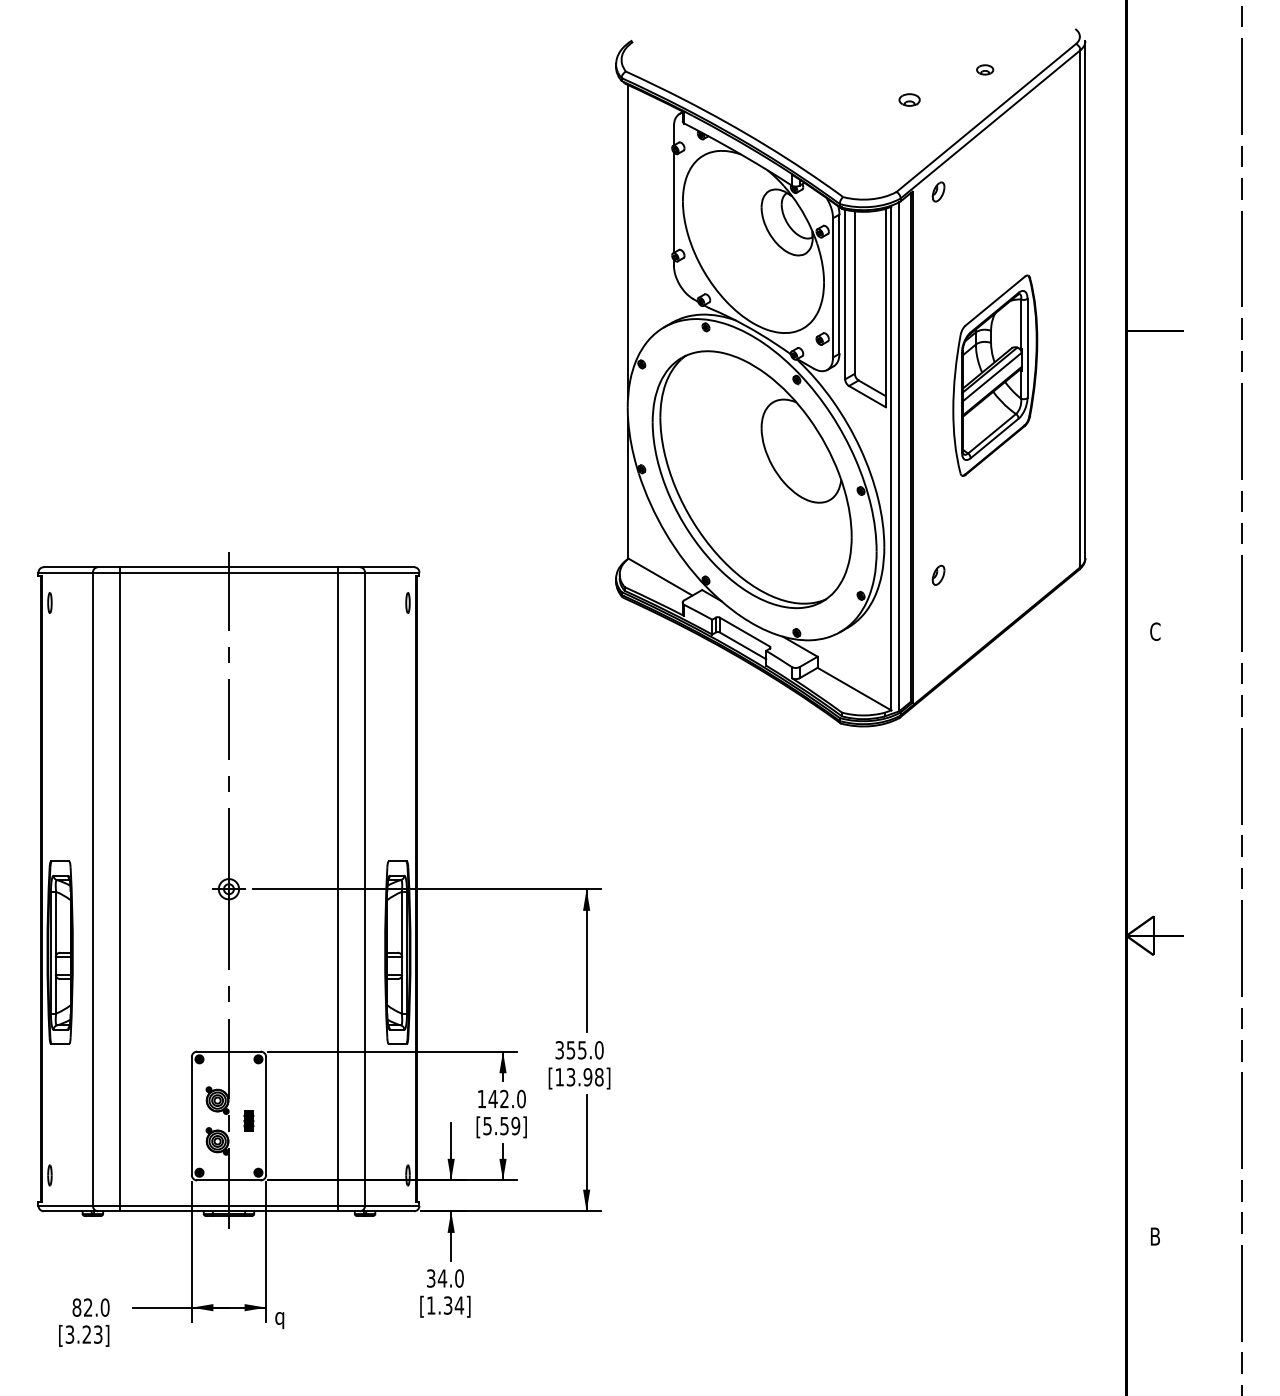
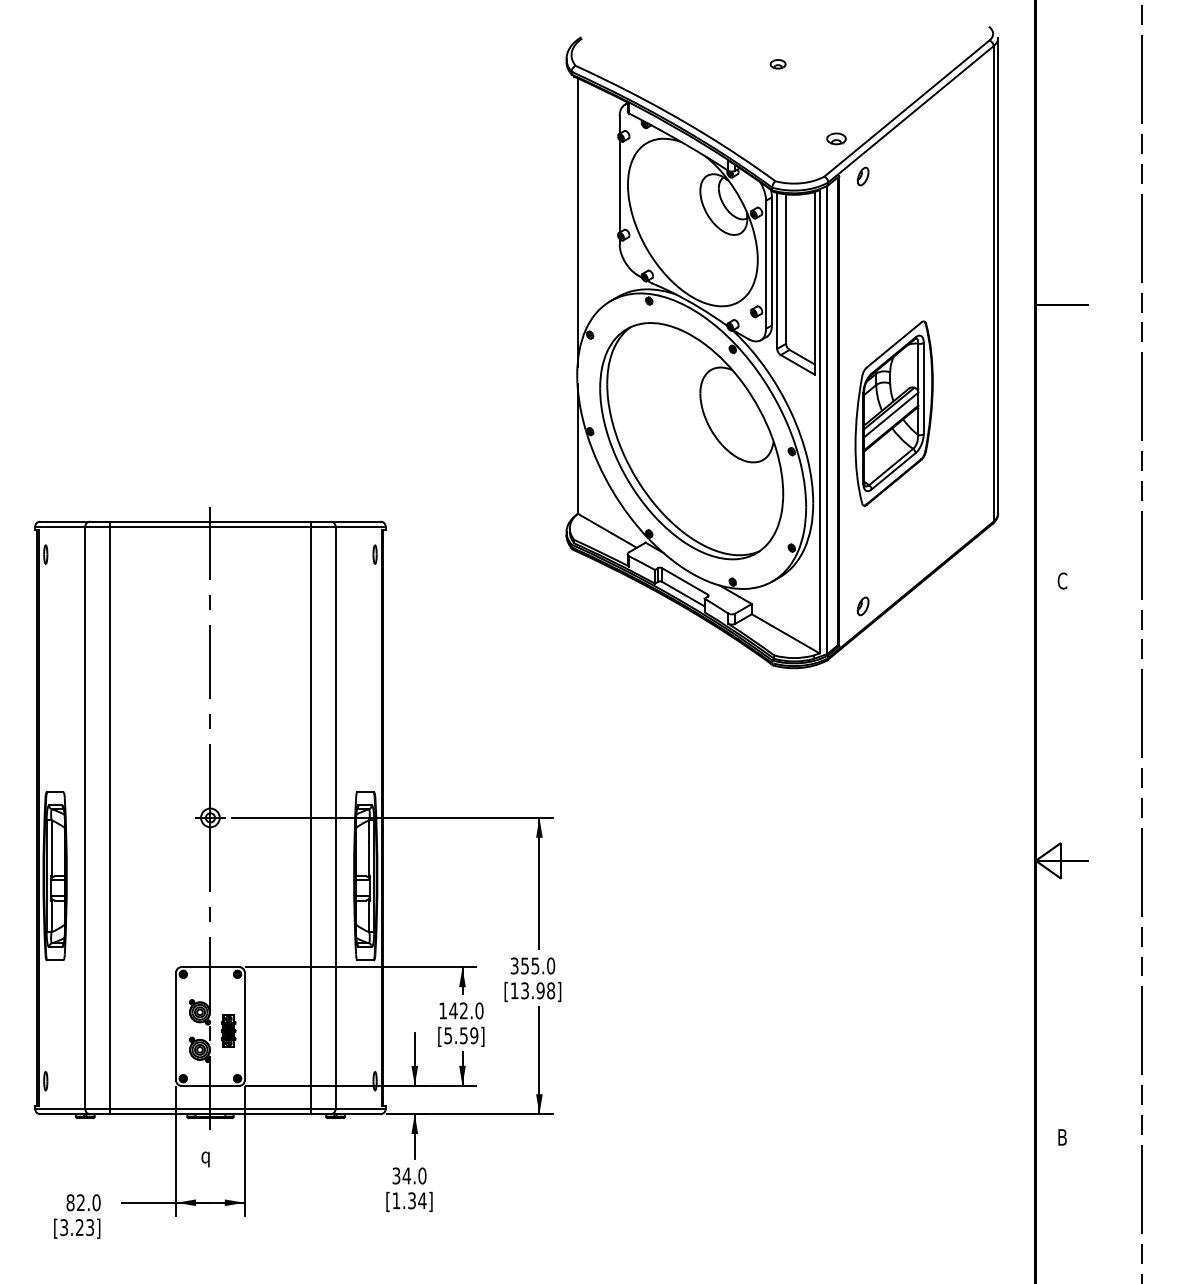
part: (985, 69) -> (778, 63), moved
part: (909, 99) -> (836, 138), moved
part: (995, 375) -> (894, 413), moved
part: (938, 574) -> (863, 605), moved
part: (248, 1120) -> (228, 1030), size x1.67
text: (279, 1320) -> (205, 1159), moved

